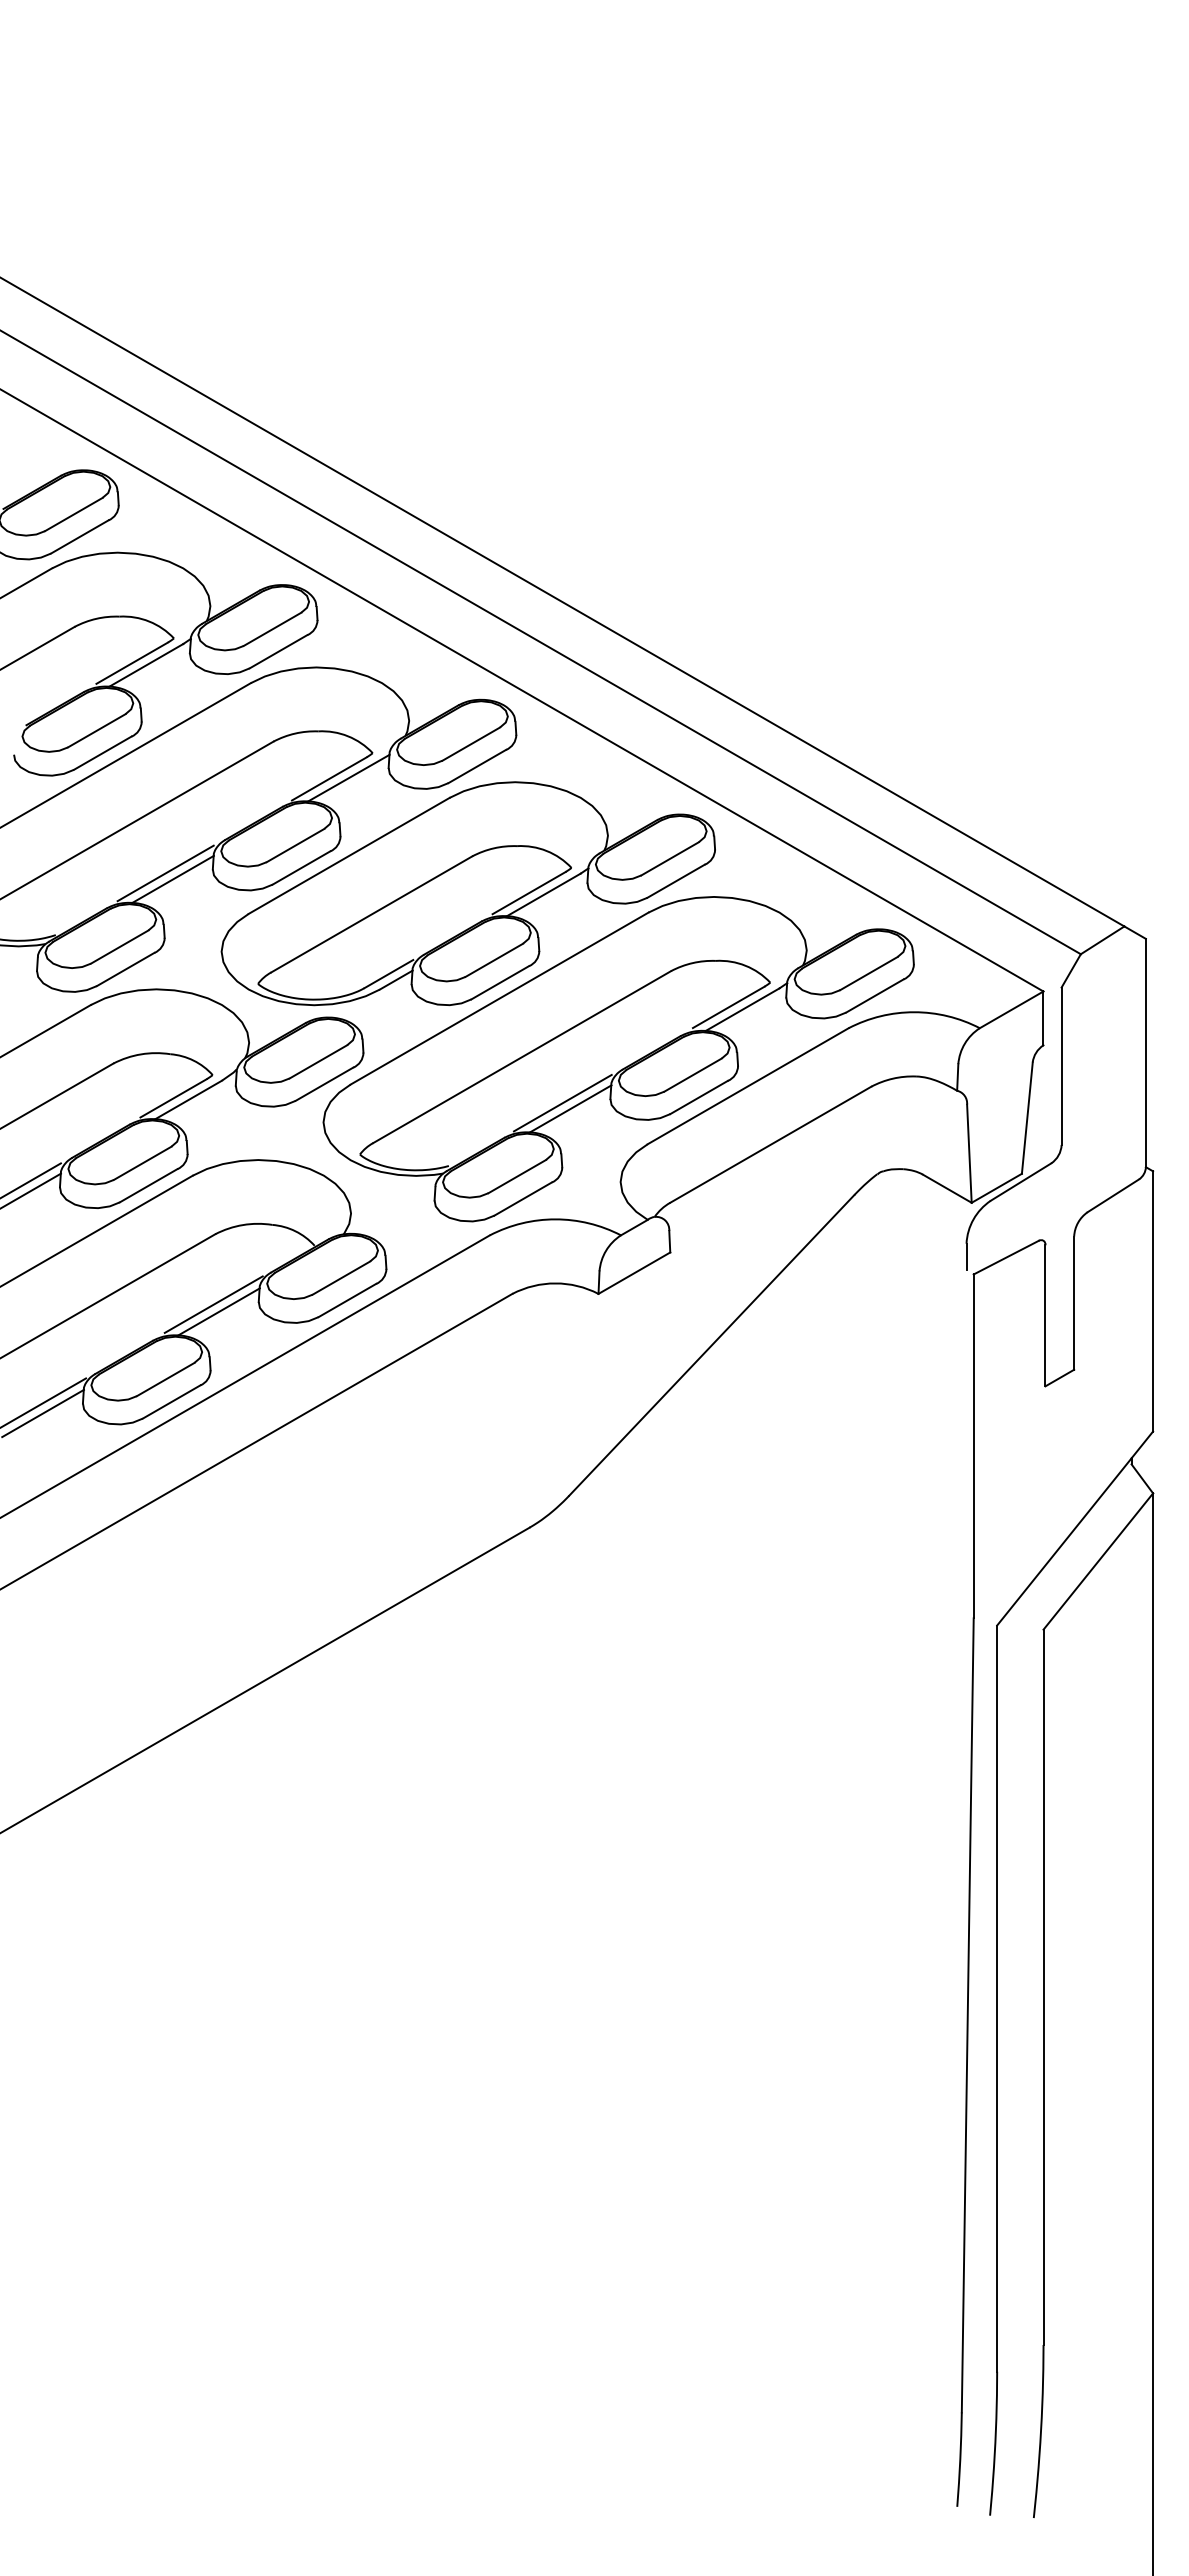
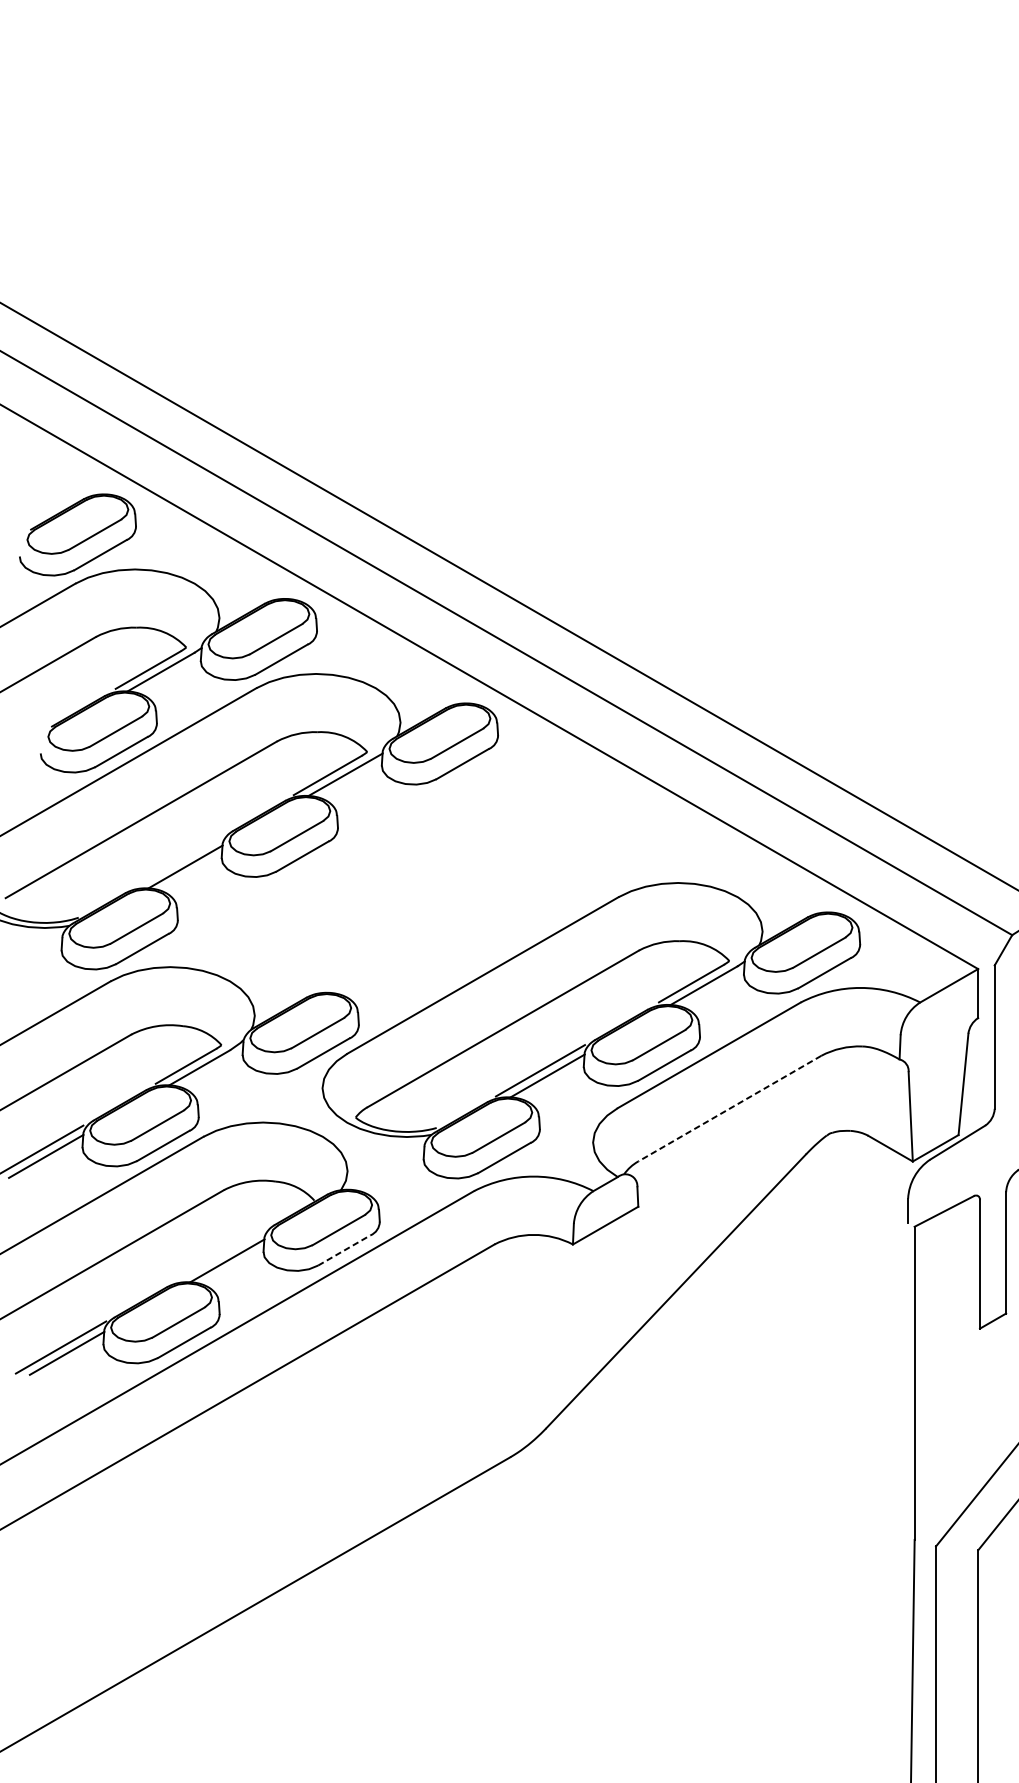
line: (165, 873) -> (178, 861), removed
part: (467, 893) -> (453, 879), removed
line: (770, 1145) -> (729, 1109), solid -> dashed
line: (347, 1300) -> (344, 1250), solid -> dashed
line: (213, 1304) -> (222, 1254), removed

